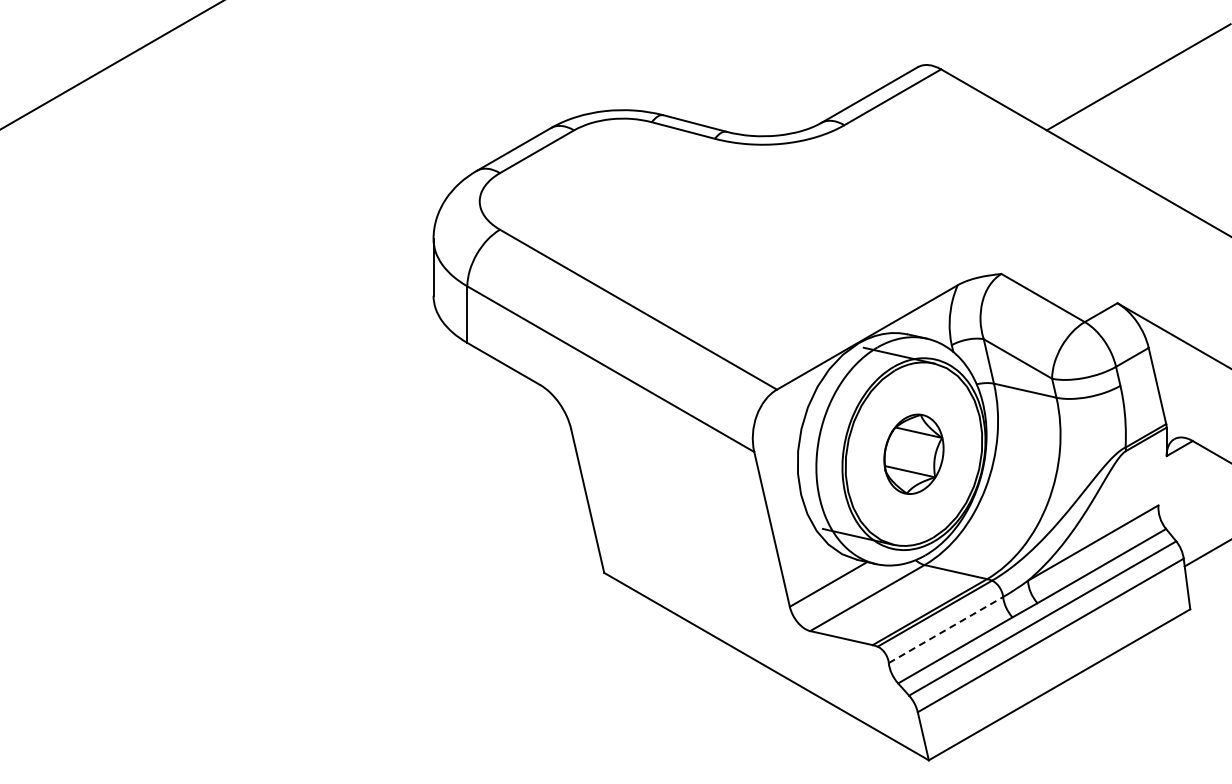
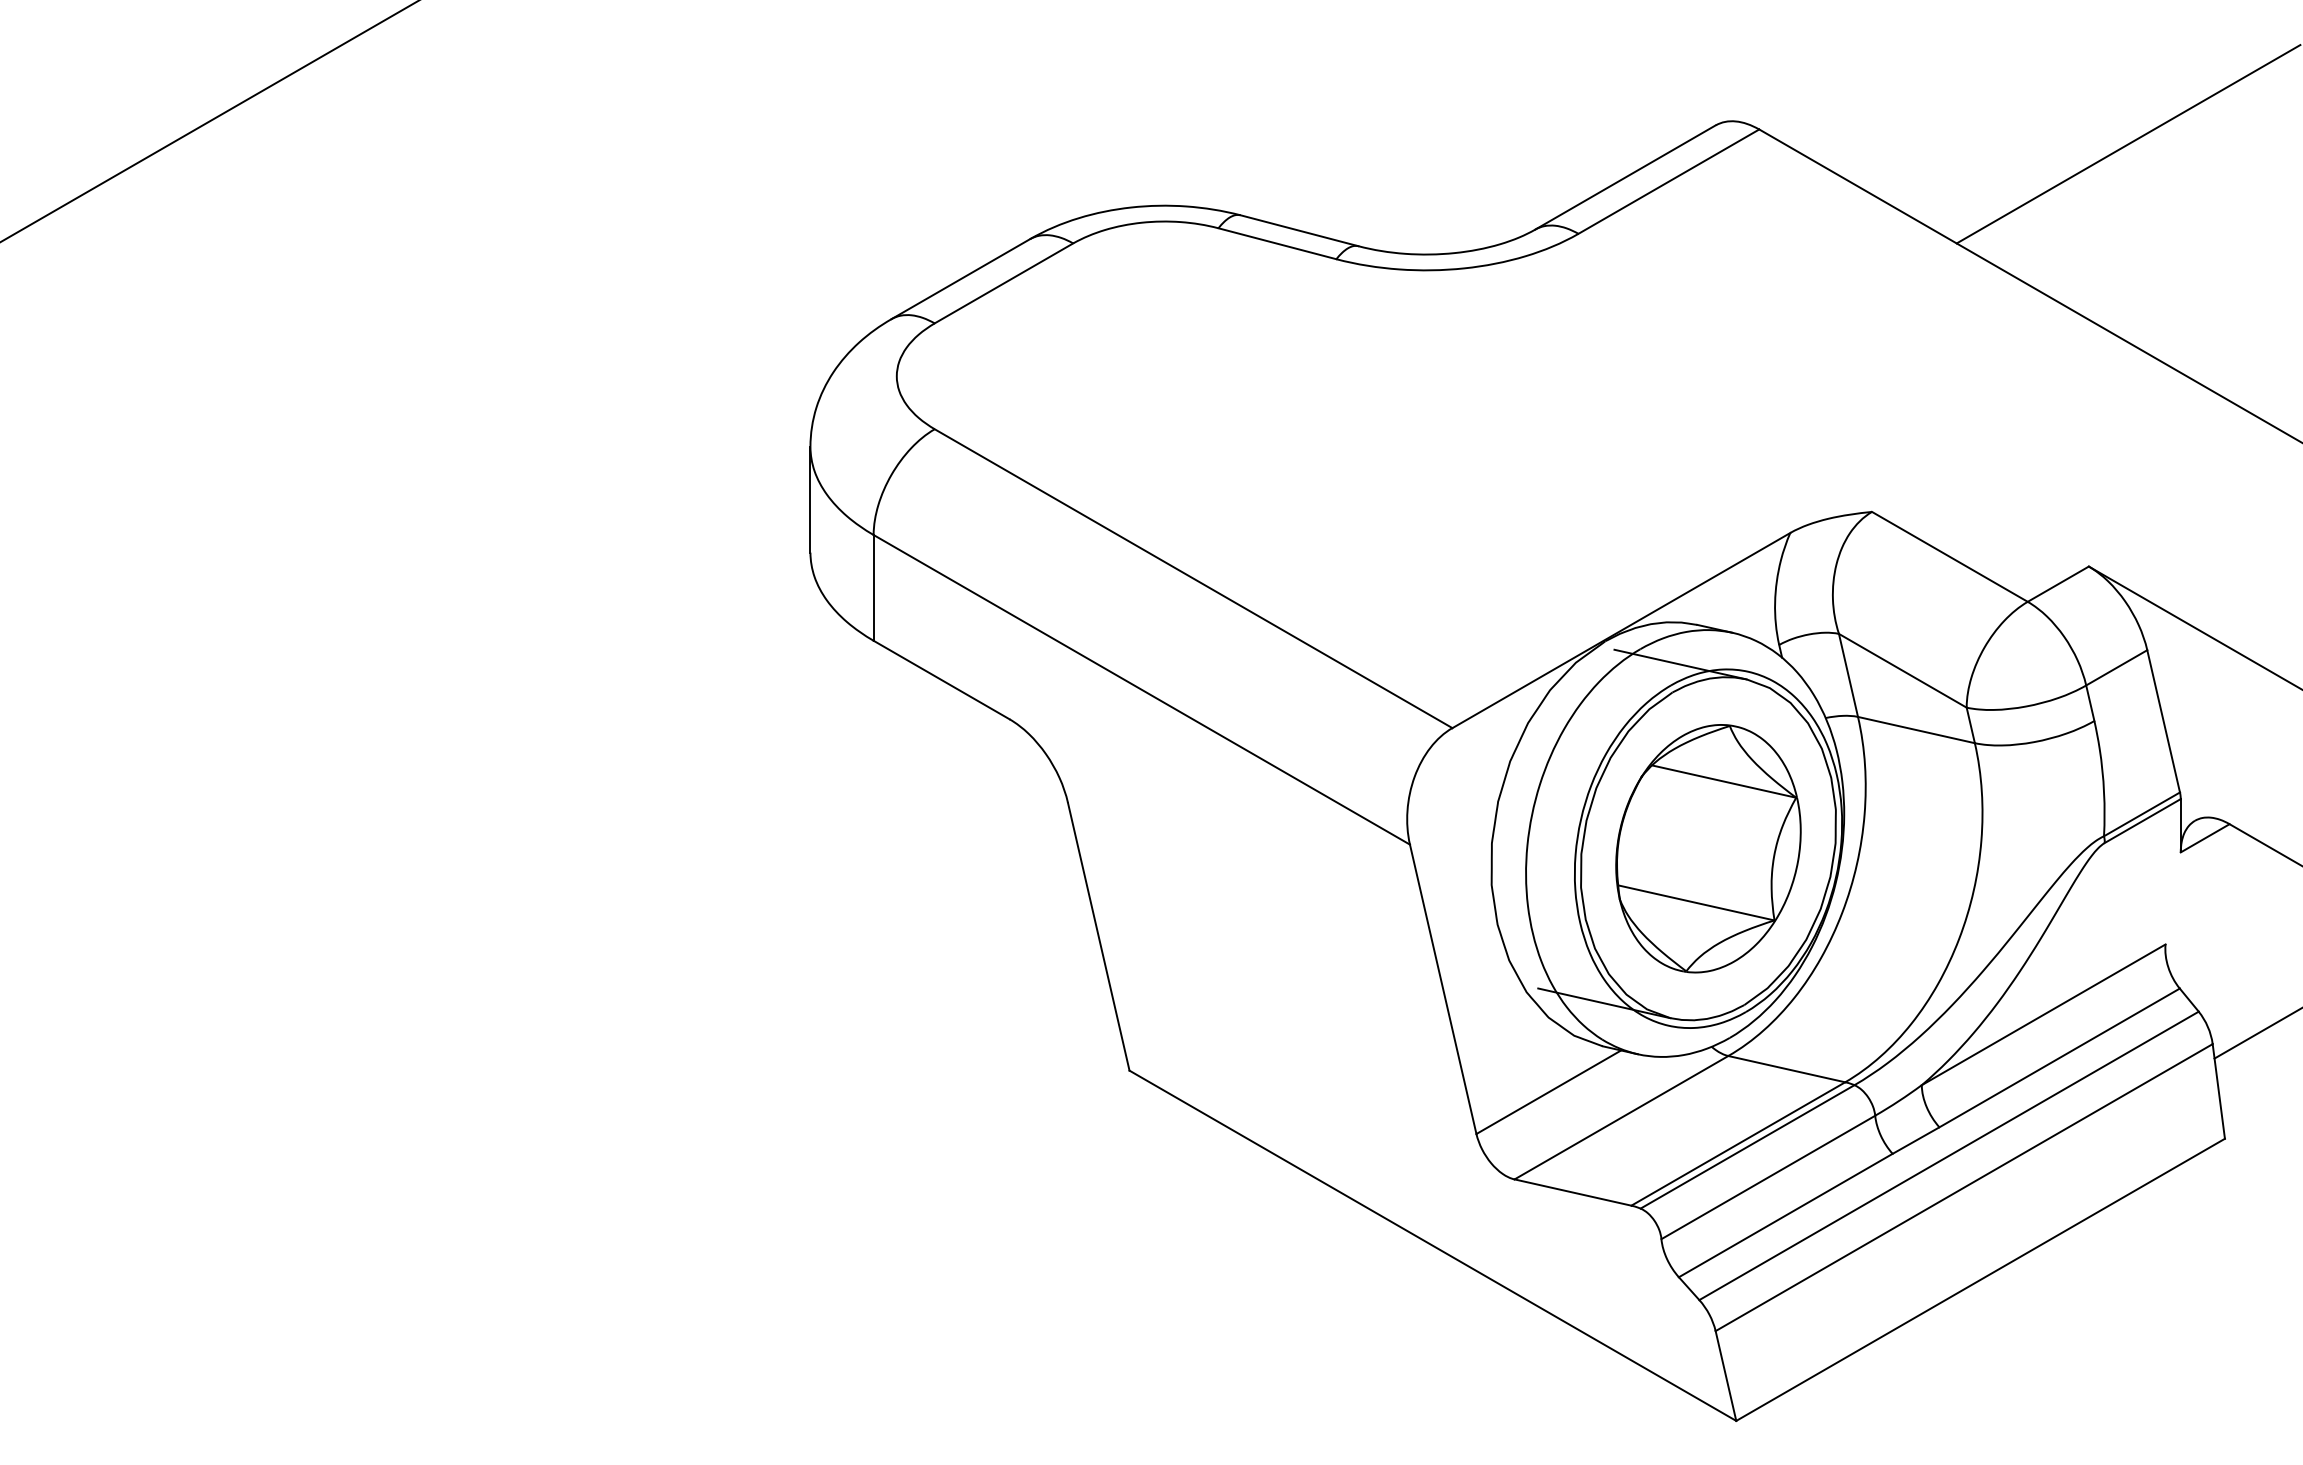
part: (913, 454) -> (1707, 849), size x1.67
line: (946, 629) -> (1769, 1176), dashed -> solid

